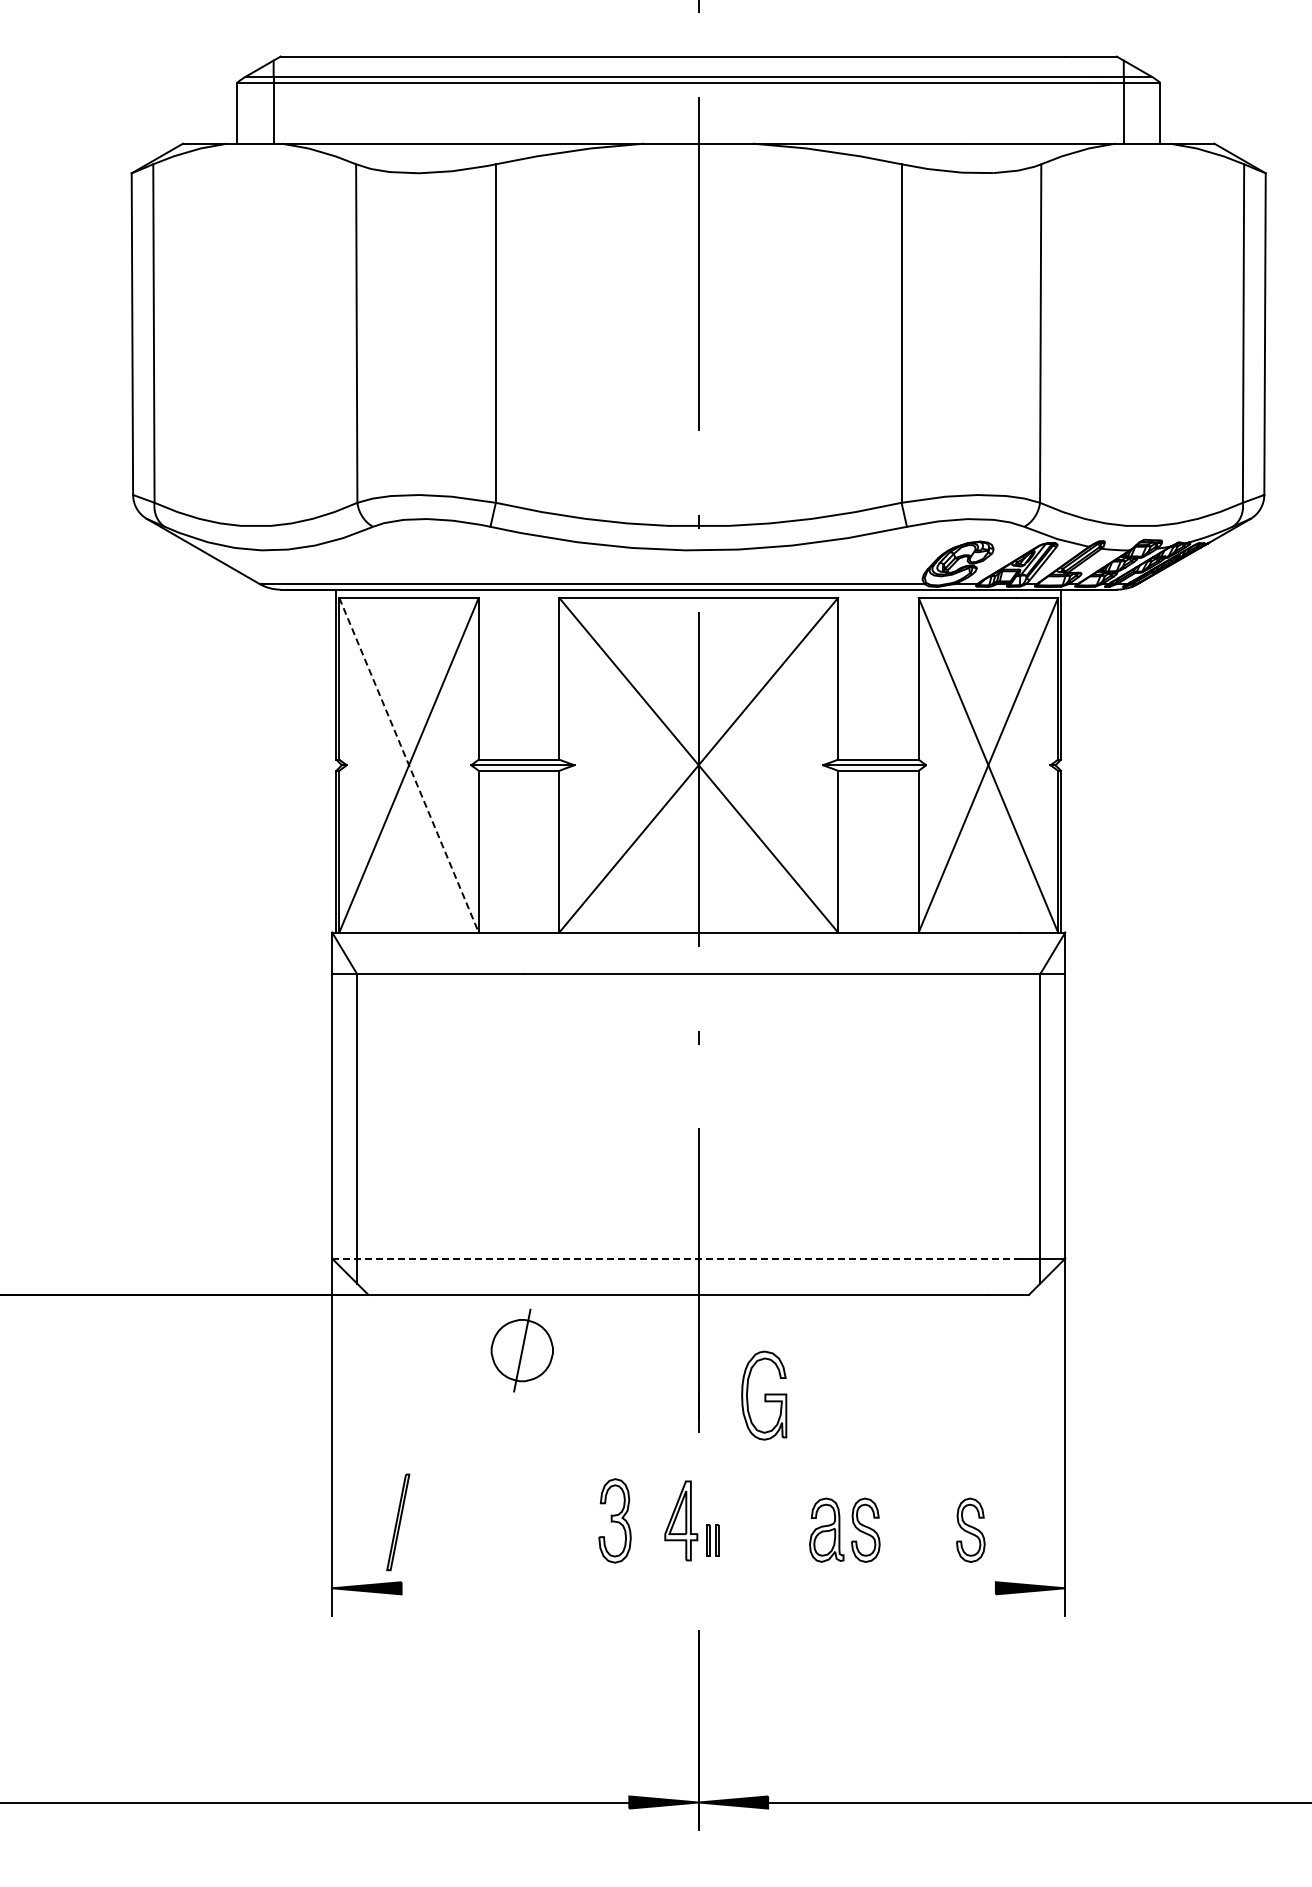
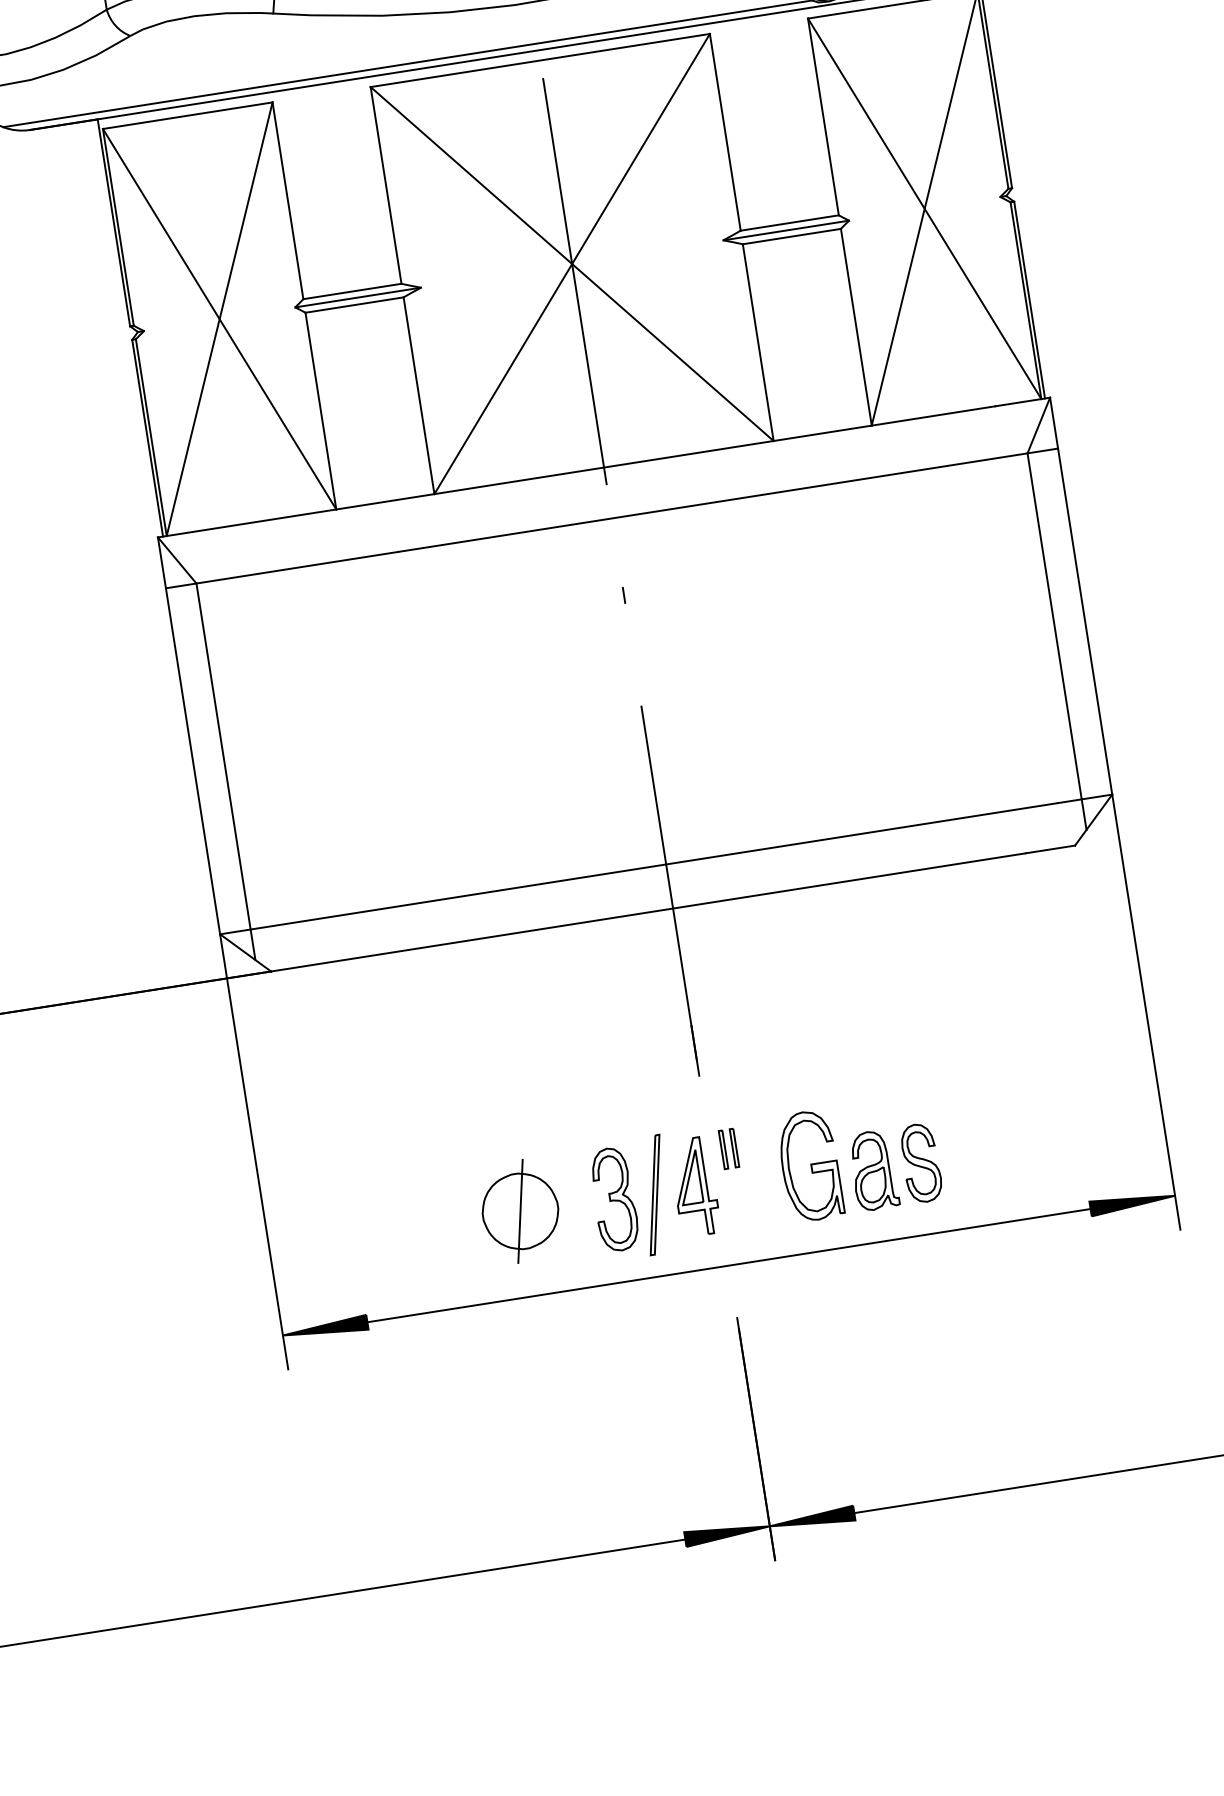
line: (409, 765) -> (220, 319), dashed -> solid
line: (676, 1258) -> (639, 868), dashed -> solid
part: (521, 1350) -> (519, 1211), moved
part: (764, 1395) -> (810, 1165), moved
part: (398, 1522) -> (655, 1195), moved
part: (970, 1529) -> (1048, 1142), removed
part: (712, 1540) -> (727, 1148), moved
line: (698, 1588) -> (728, 1265), added

